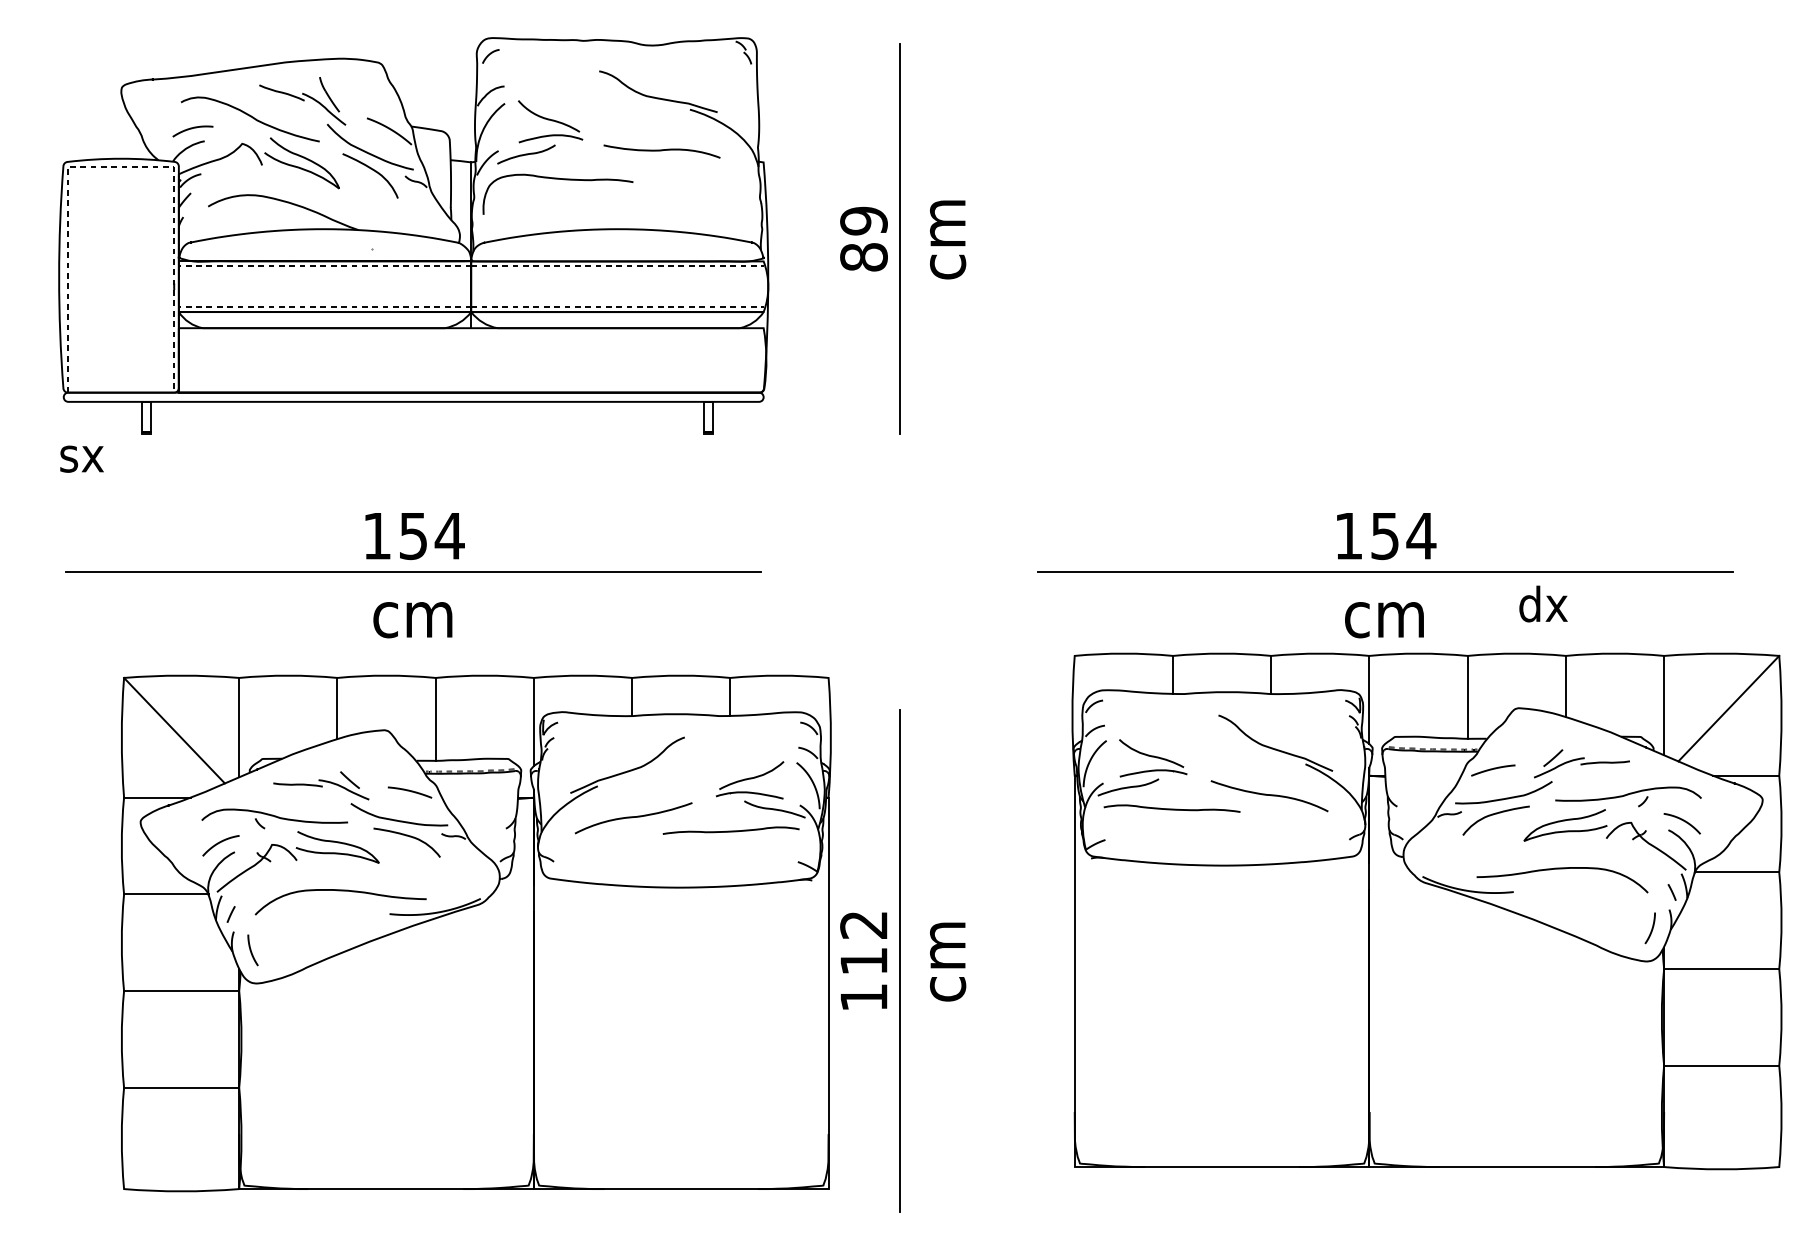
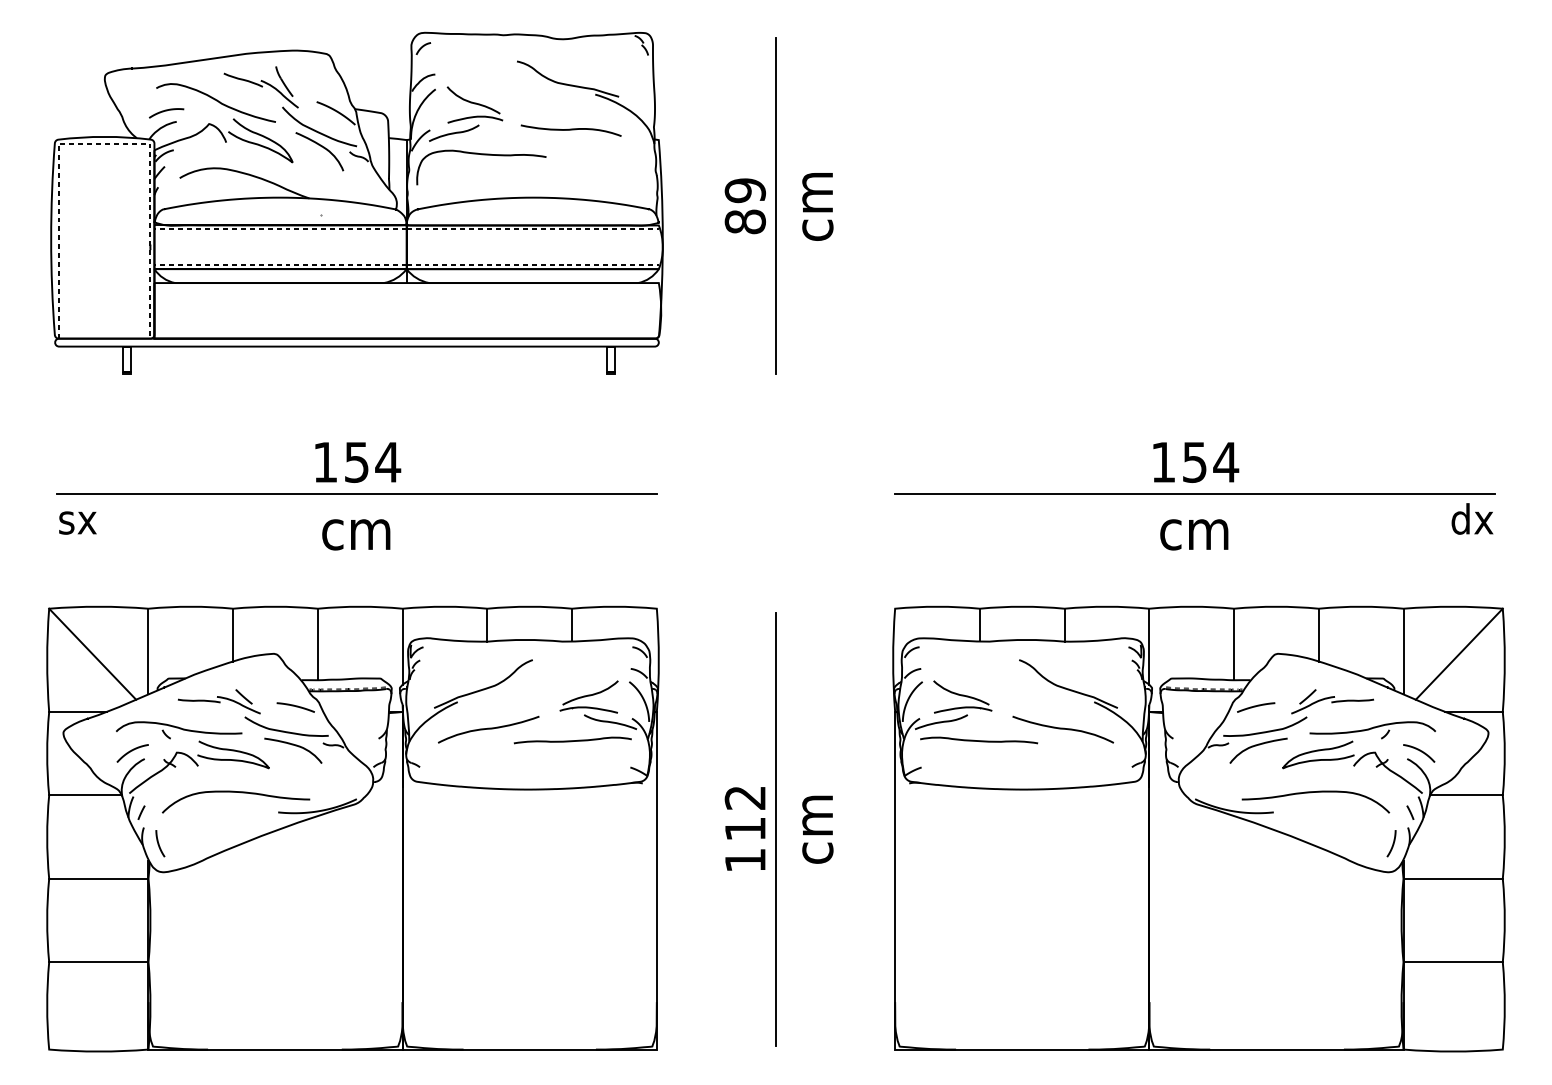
text: (81, 458) -> (77, 522), moved
text: (1543, 603) -> (1472, 518), moved
part: (1426, 910) -> (1198, 828), moved
part: (475, 932) -> (352, 828), moved

